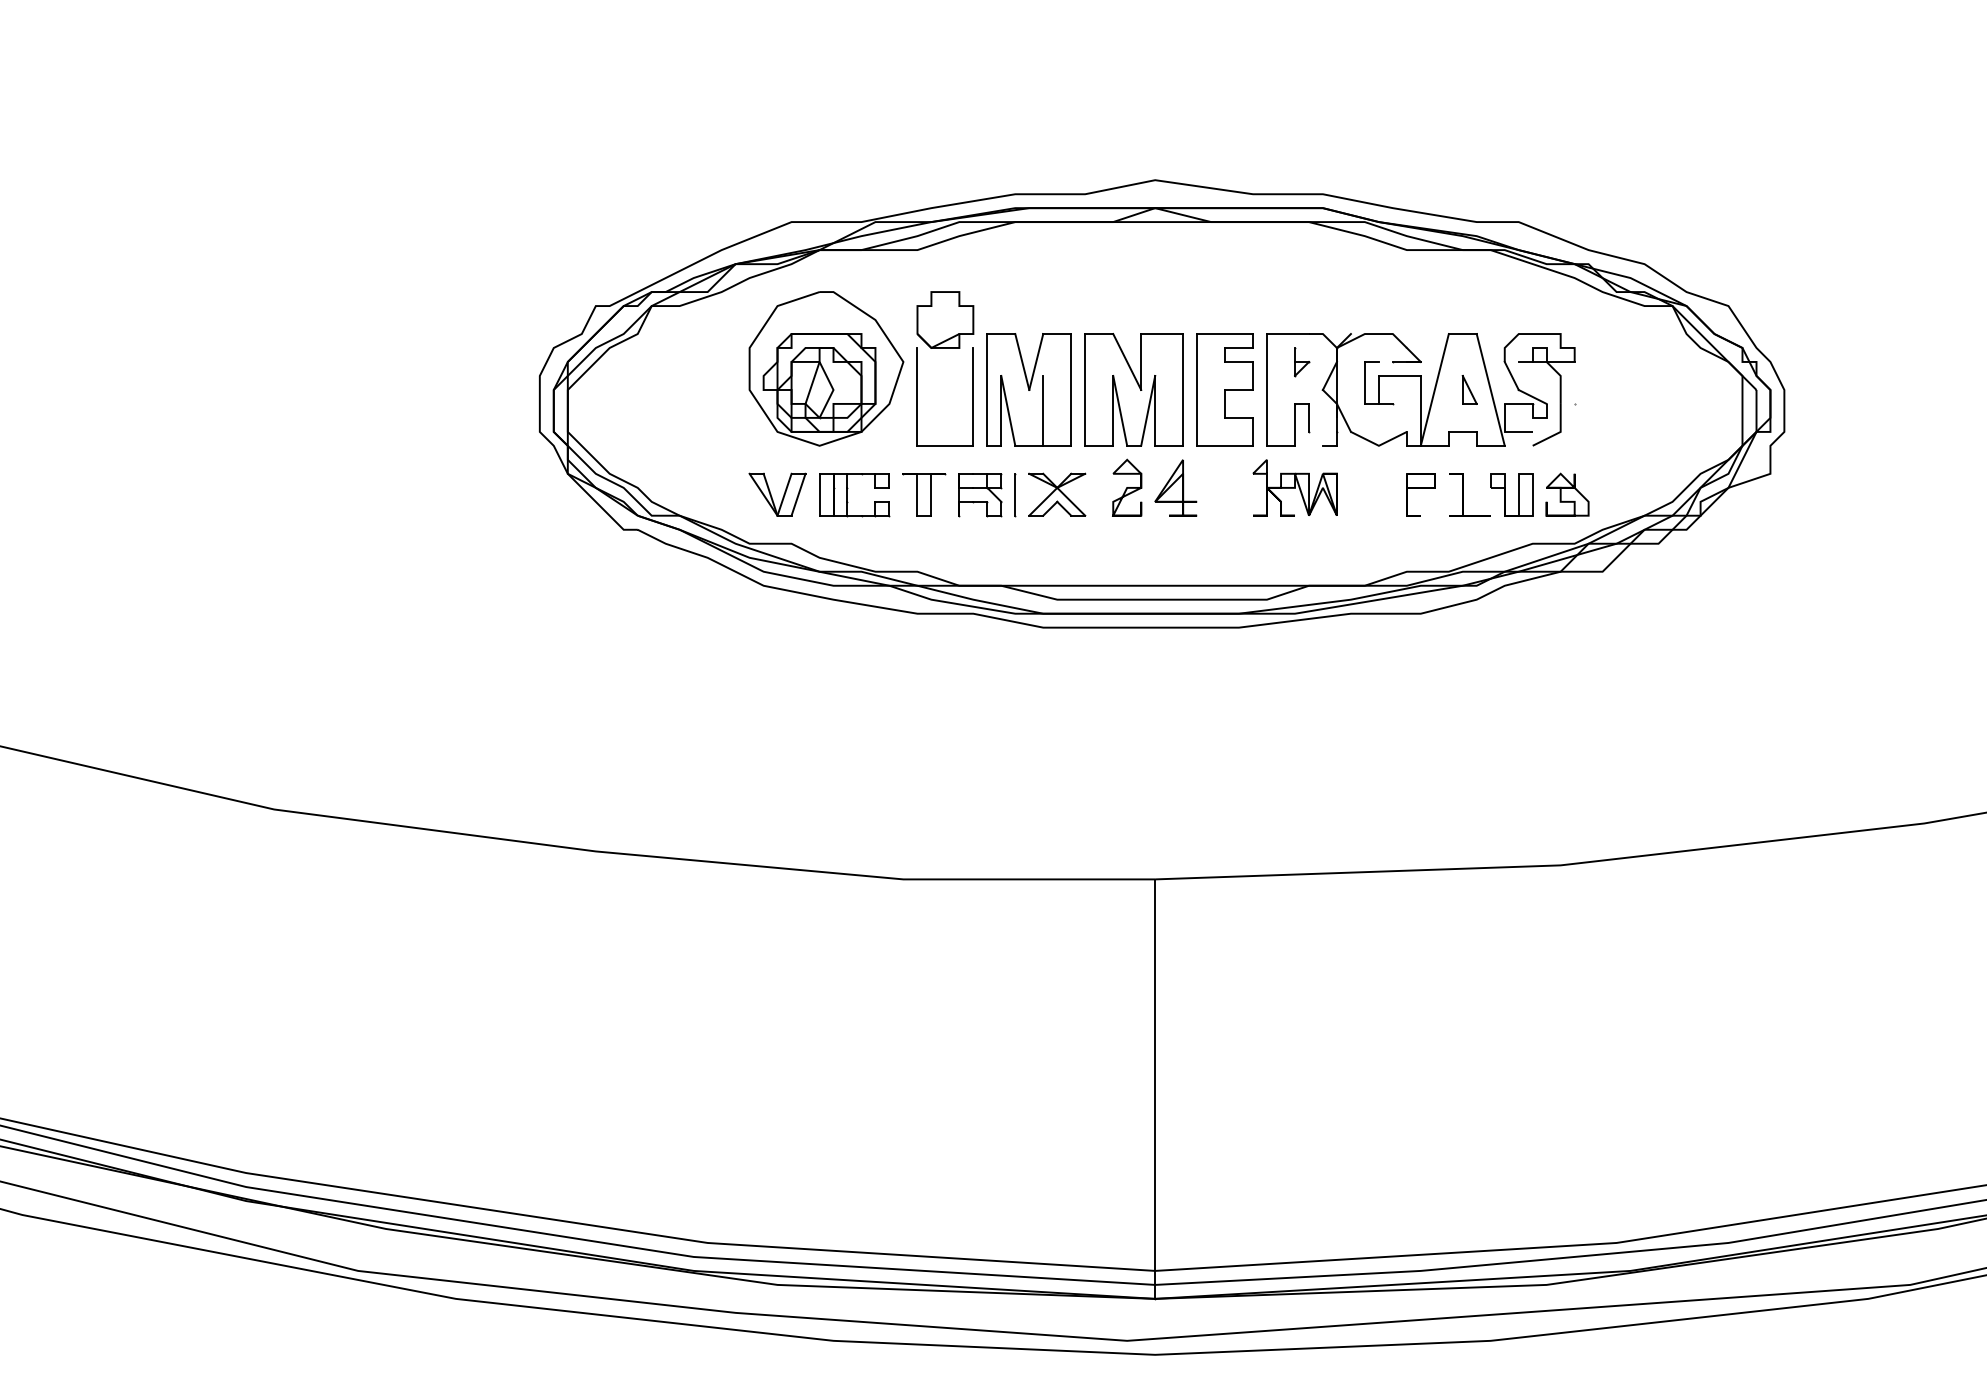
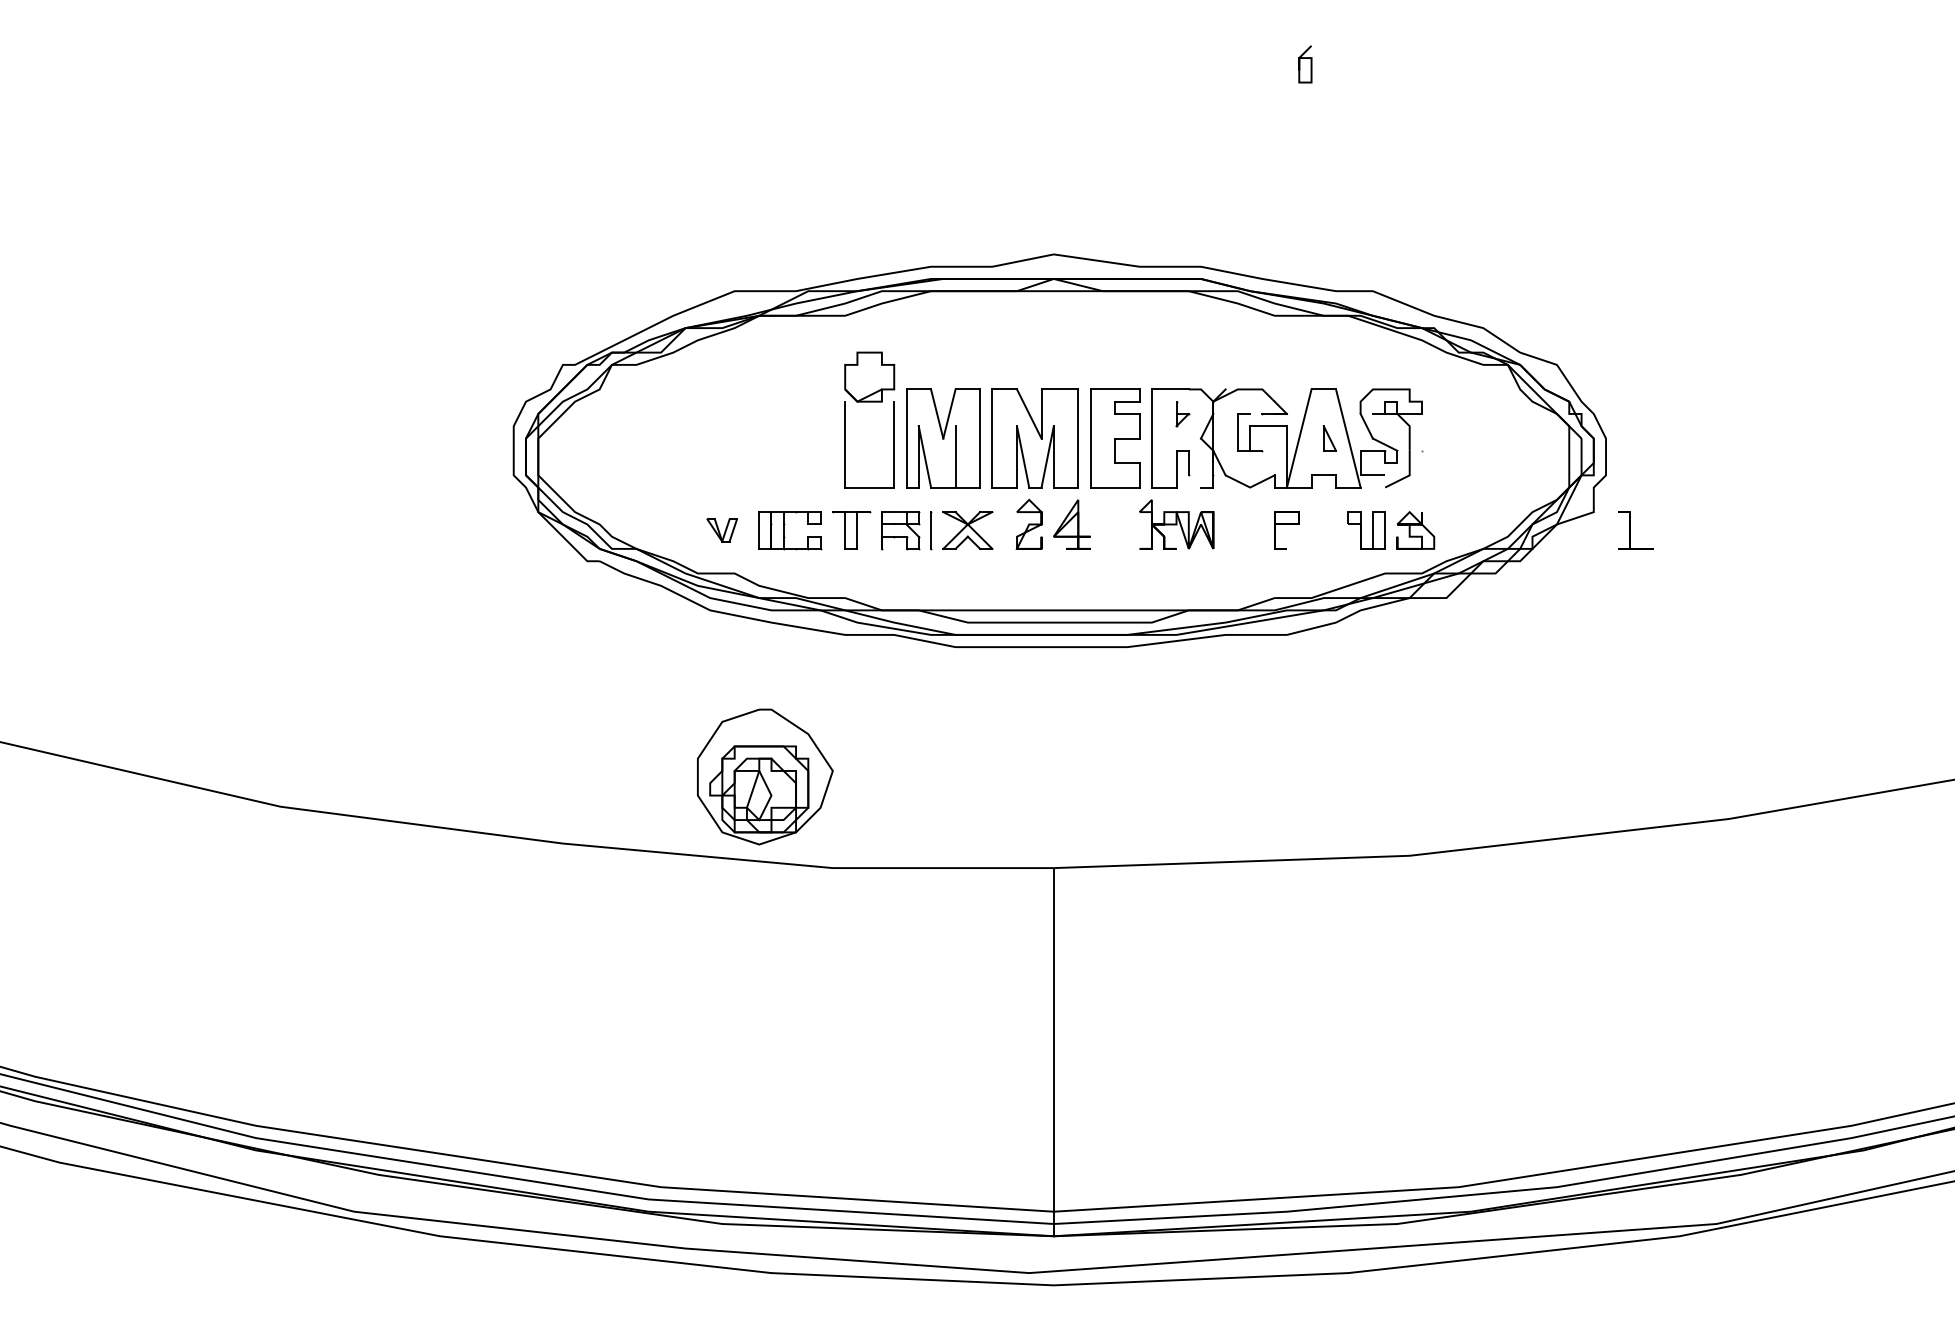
part: (826, 368) -> (765, 776), moved
part: (776, 494) -> (721, 530), size x0.6
part: (1469, 494) -> (1635, 530), moved

